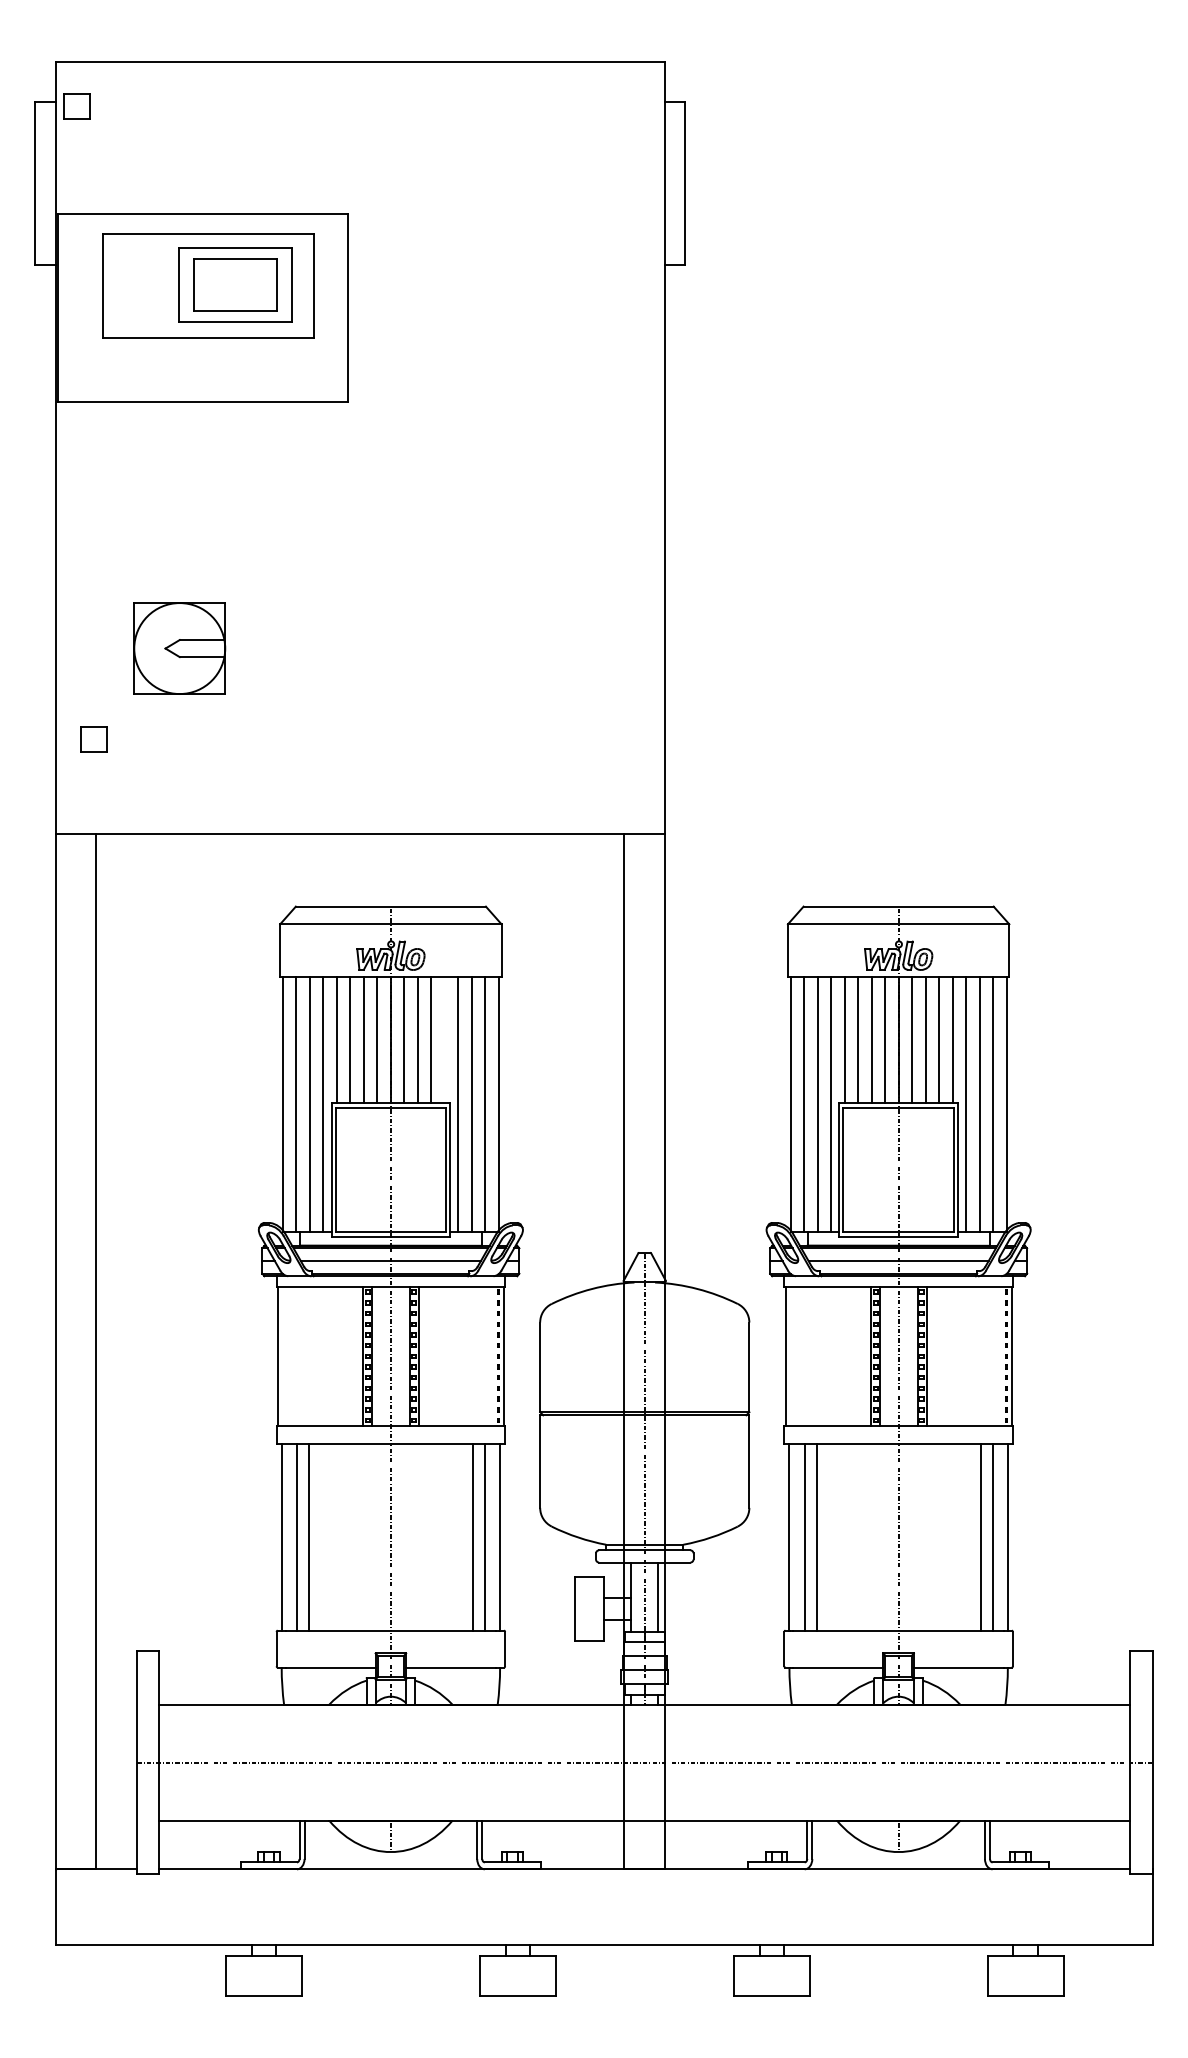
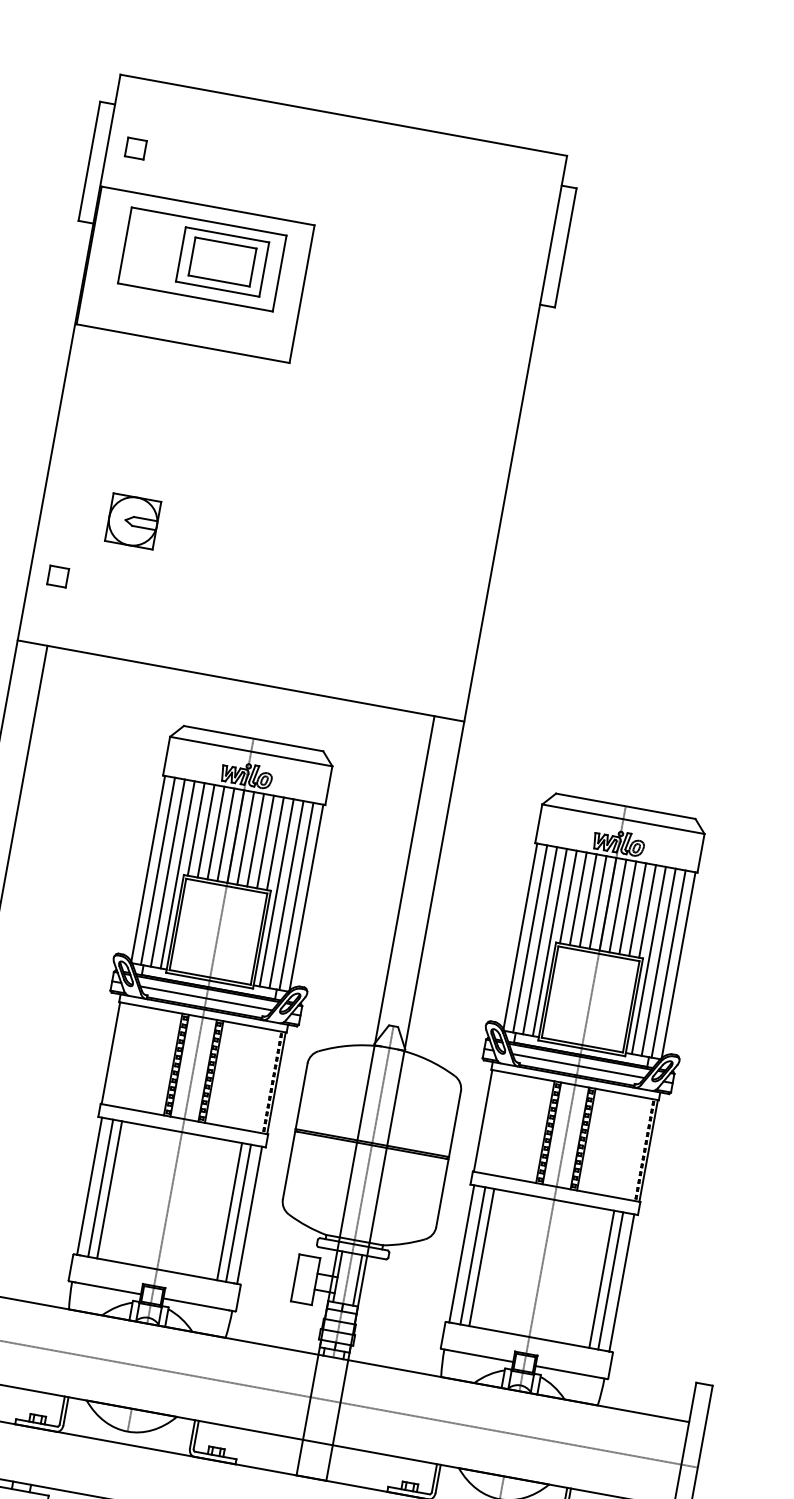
part: (76, 106) -> (135, 148), moved
part: (179, 648) -> (133, 521), size x0.71
line: (444, 1040) -> (275, 843), added

